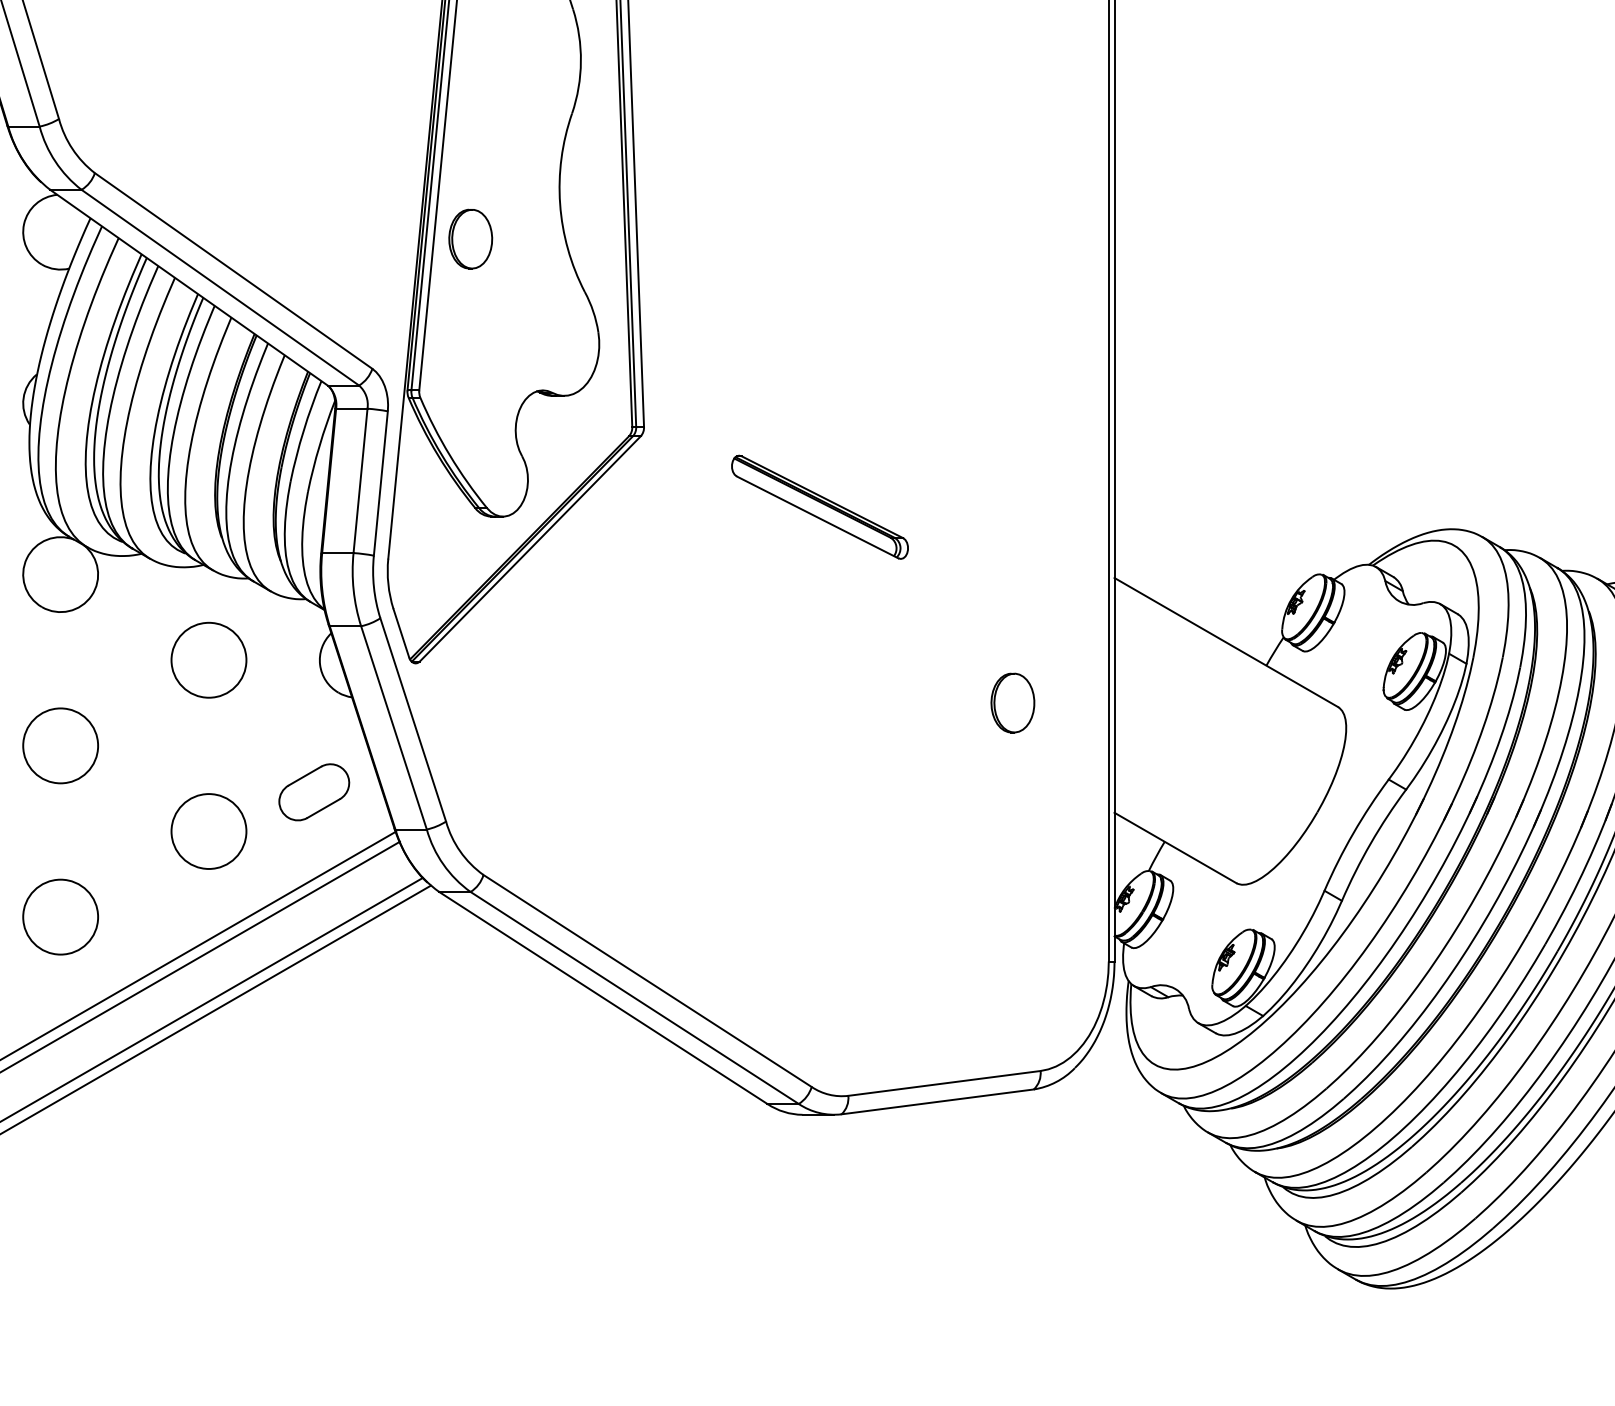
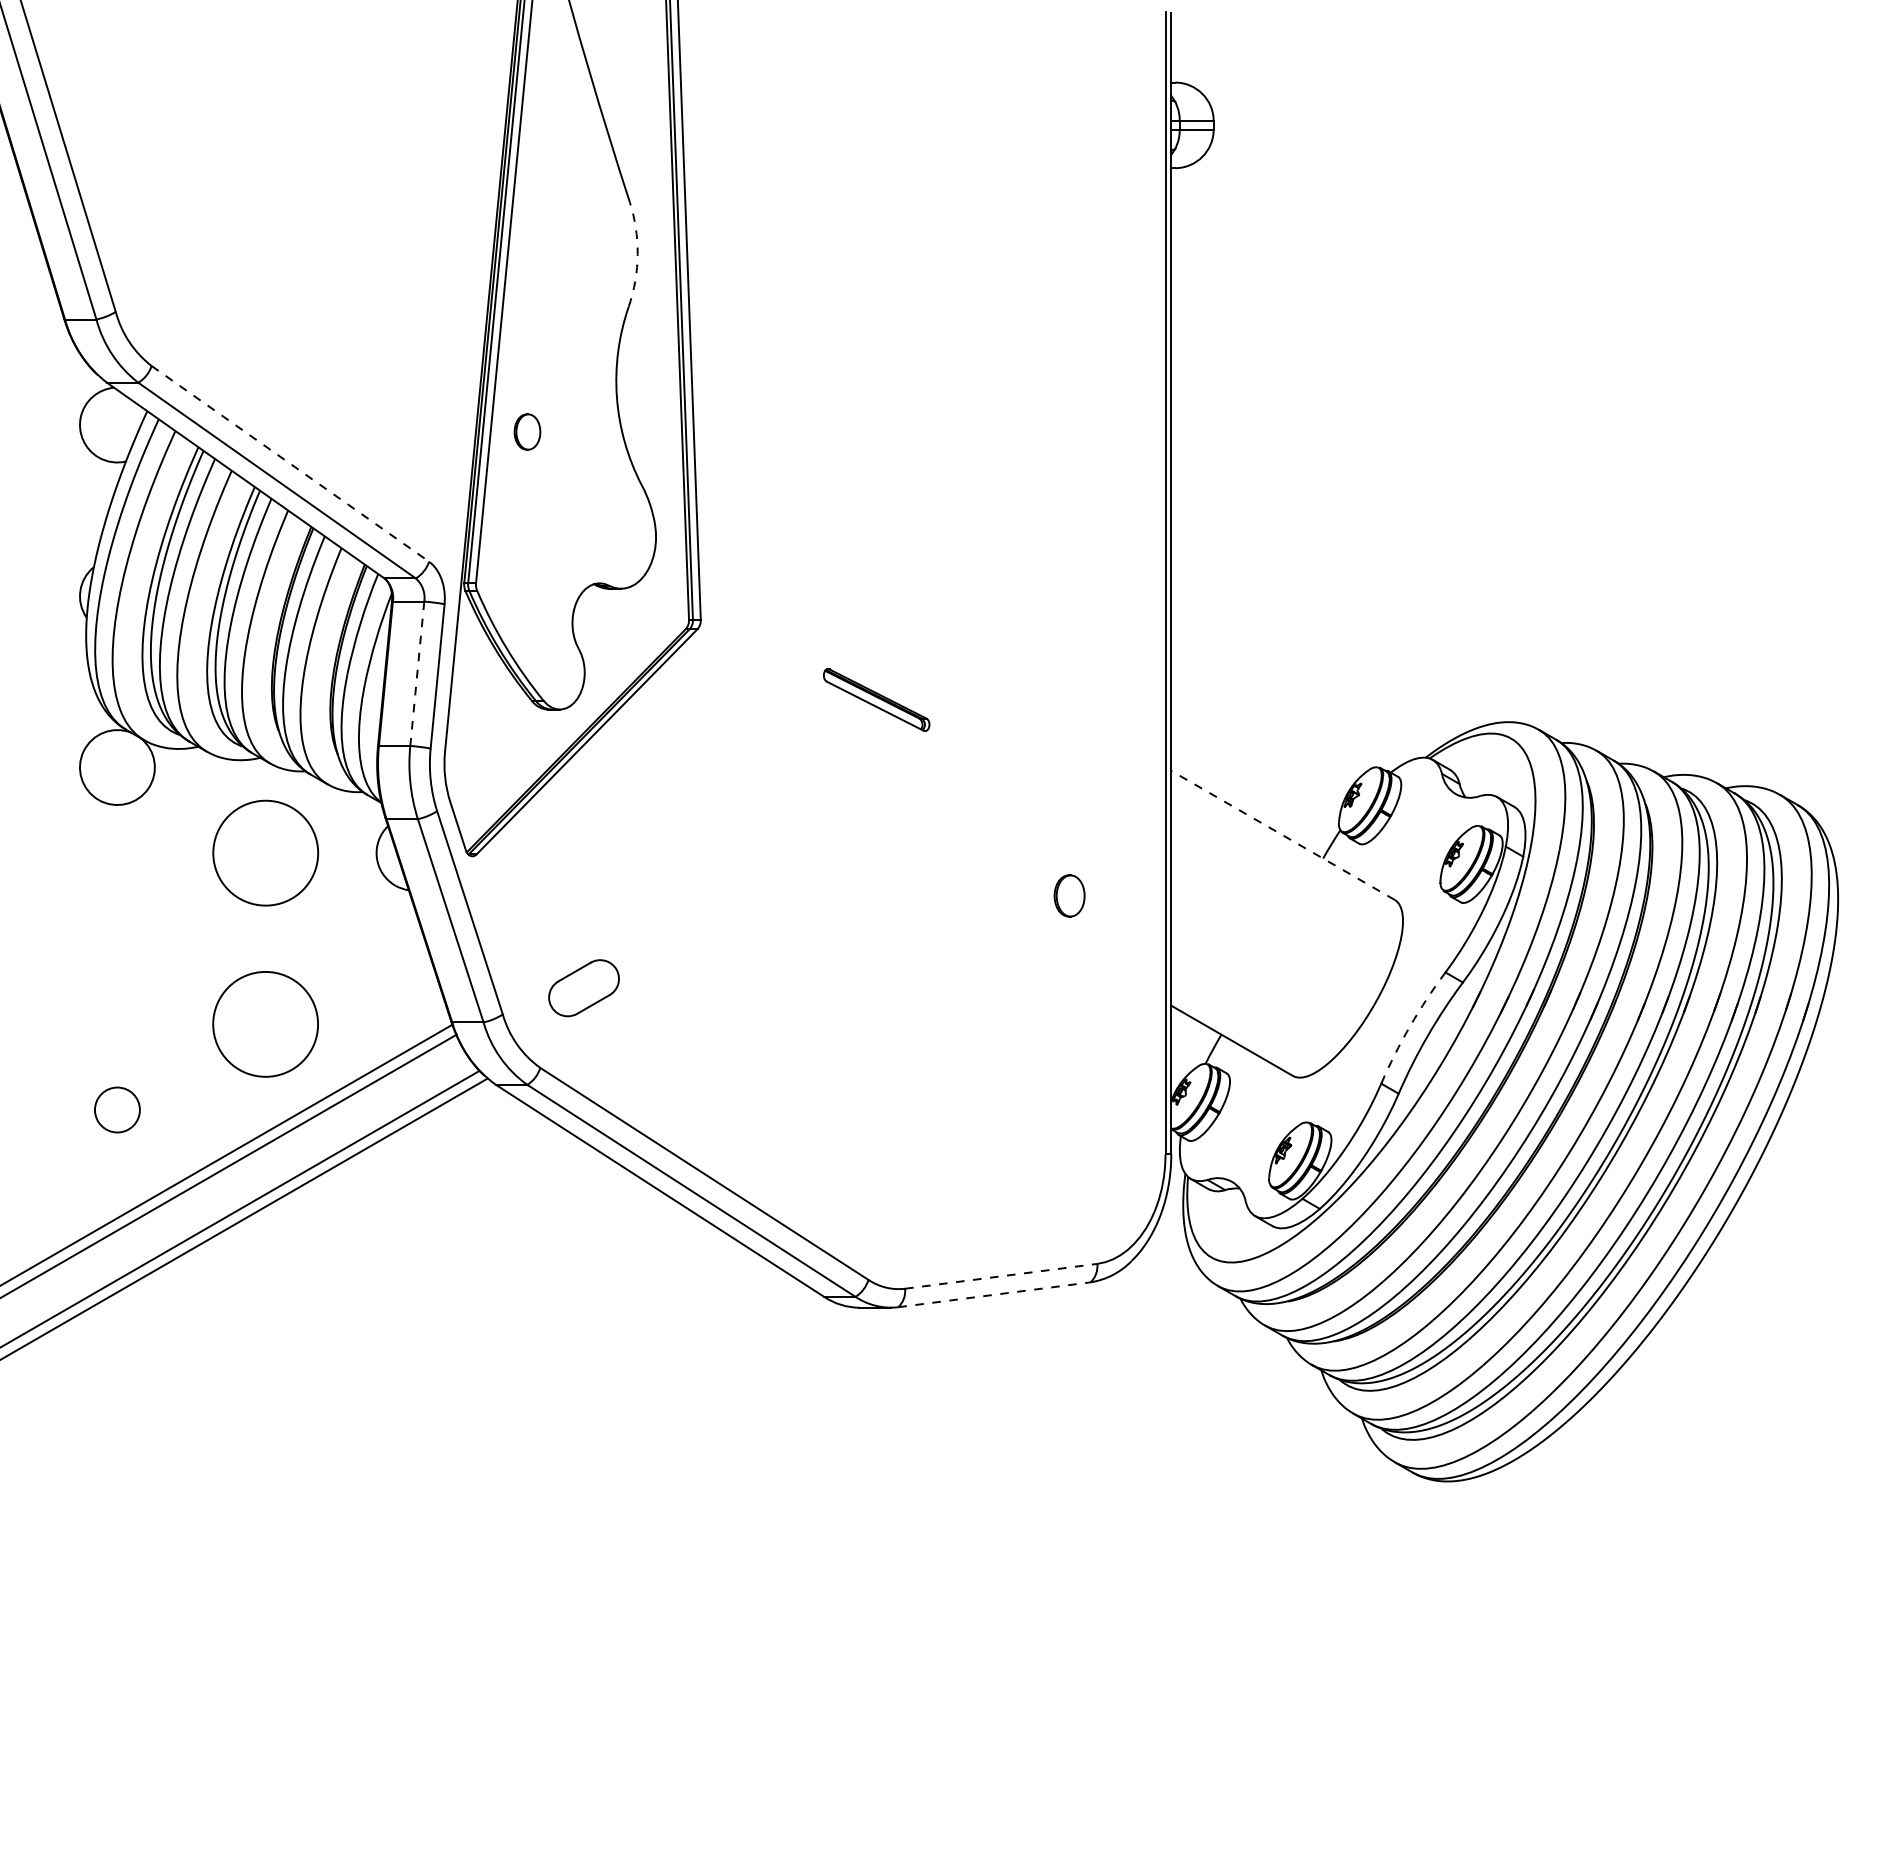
arc: (580, 61) -> (637, 254), solid -> dashed
part: (470, 238) -> (527, 431), size x0.6
line: (233, 270) -> (290, 463), solid -> dashed
line: (360, 480) -> (417, 673), solid -> dashed
part: (819, 506) -> (876, 699), size x0.6
line: (1225, 642) -> (1282, 835), solid -> dashed
circle: (208, 659) -> (265, 852), size x1.4
part: (1012, 702) -> (1069, 895), size x0.7
circle: (60, 745) -> (117, 938), removed
part: (313, 792) -> (583, 988), moved
circle: (208, 831) -> (265, 1024), size x1.4
arc: (1353, 833) -> (1410, 1026), solid -> dashed
circle: (60, 916) -> (117, 1109), size x0.6
line: (944, 1083) -> (1001, 1276), solid -> dashed
line: (937, 1101) -> (994, 1294), solid -> dashed

